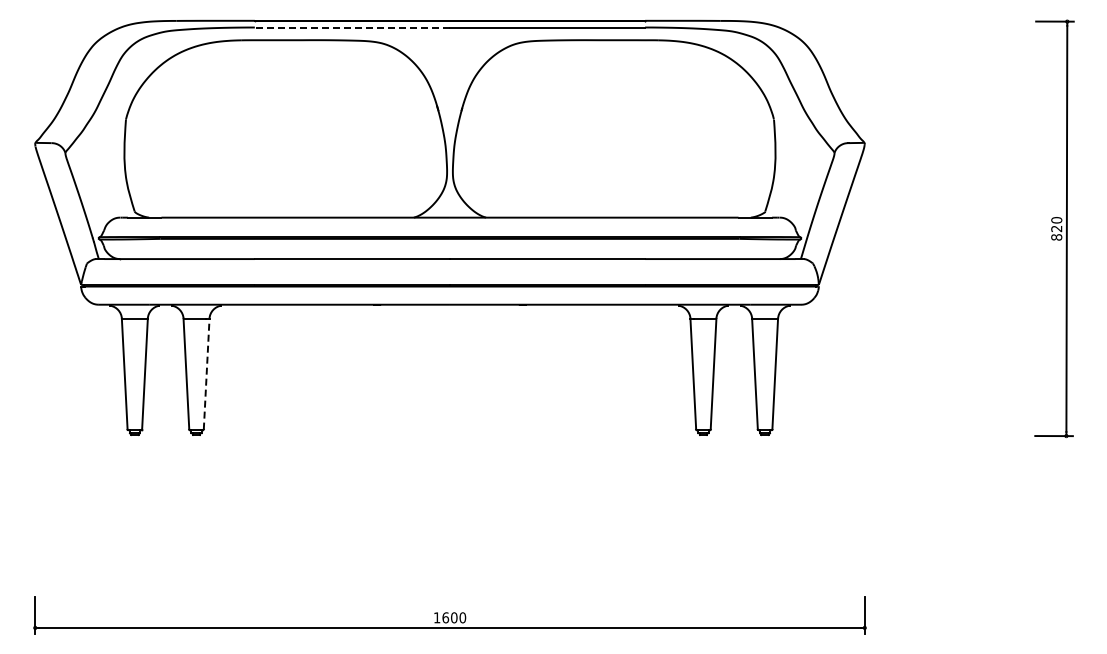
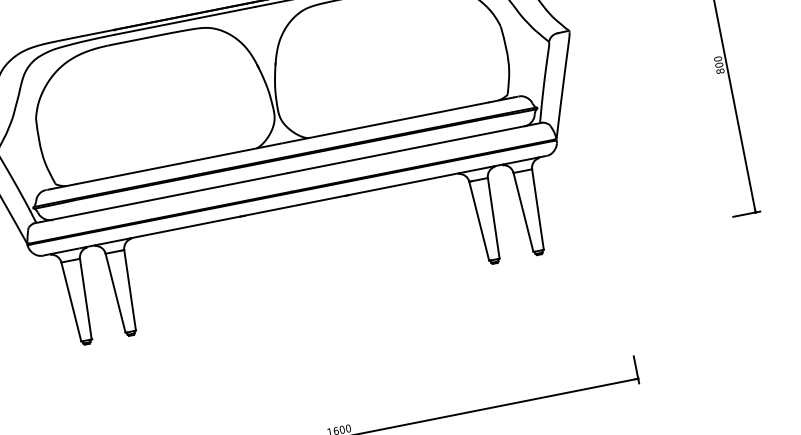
line: (352, 27) -> (185, 20), dashed -> solid
text: (1056, 228) -> (719, 64), 820 -> 800
line: (206, 373) -> (129, 289), dashed -> solid

